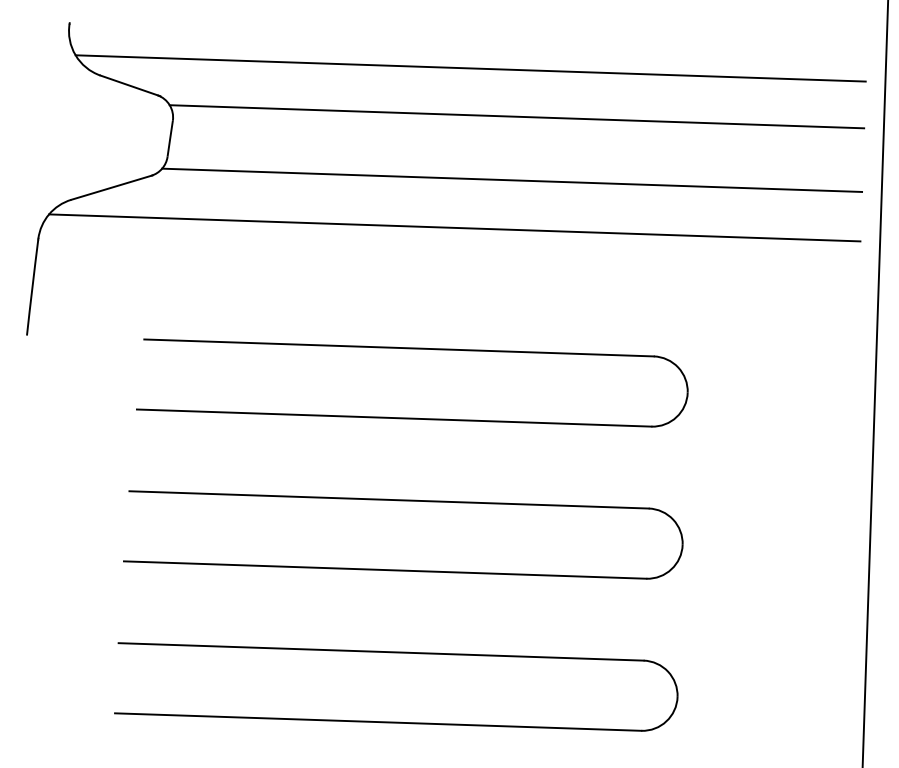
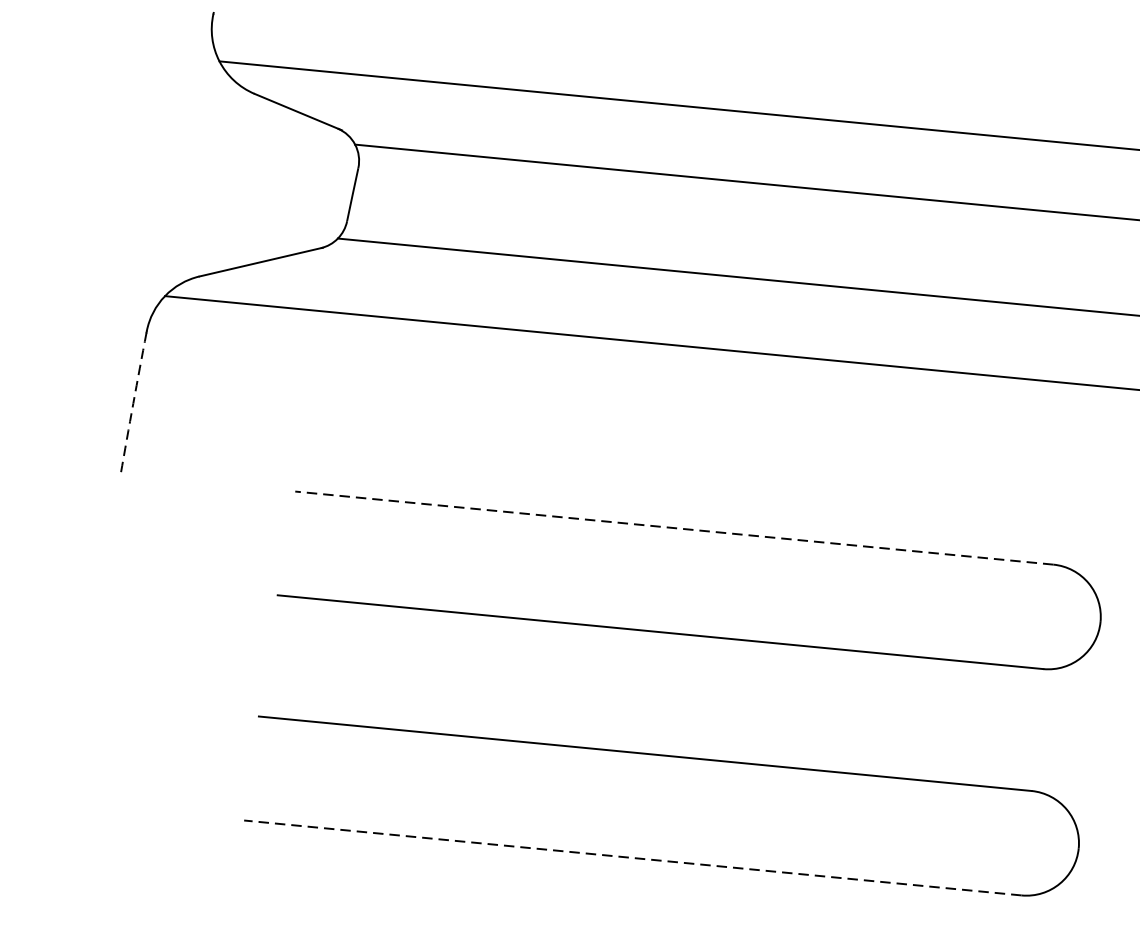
arc: (32, 287) -> (133, 403), solid -> dashed
line: (399, 347) -> (675, 527), solid -> dashed
line: (384, 570) -> (631, 858), solid -> dashed

